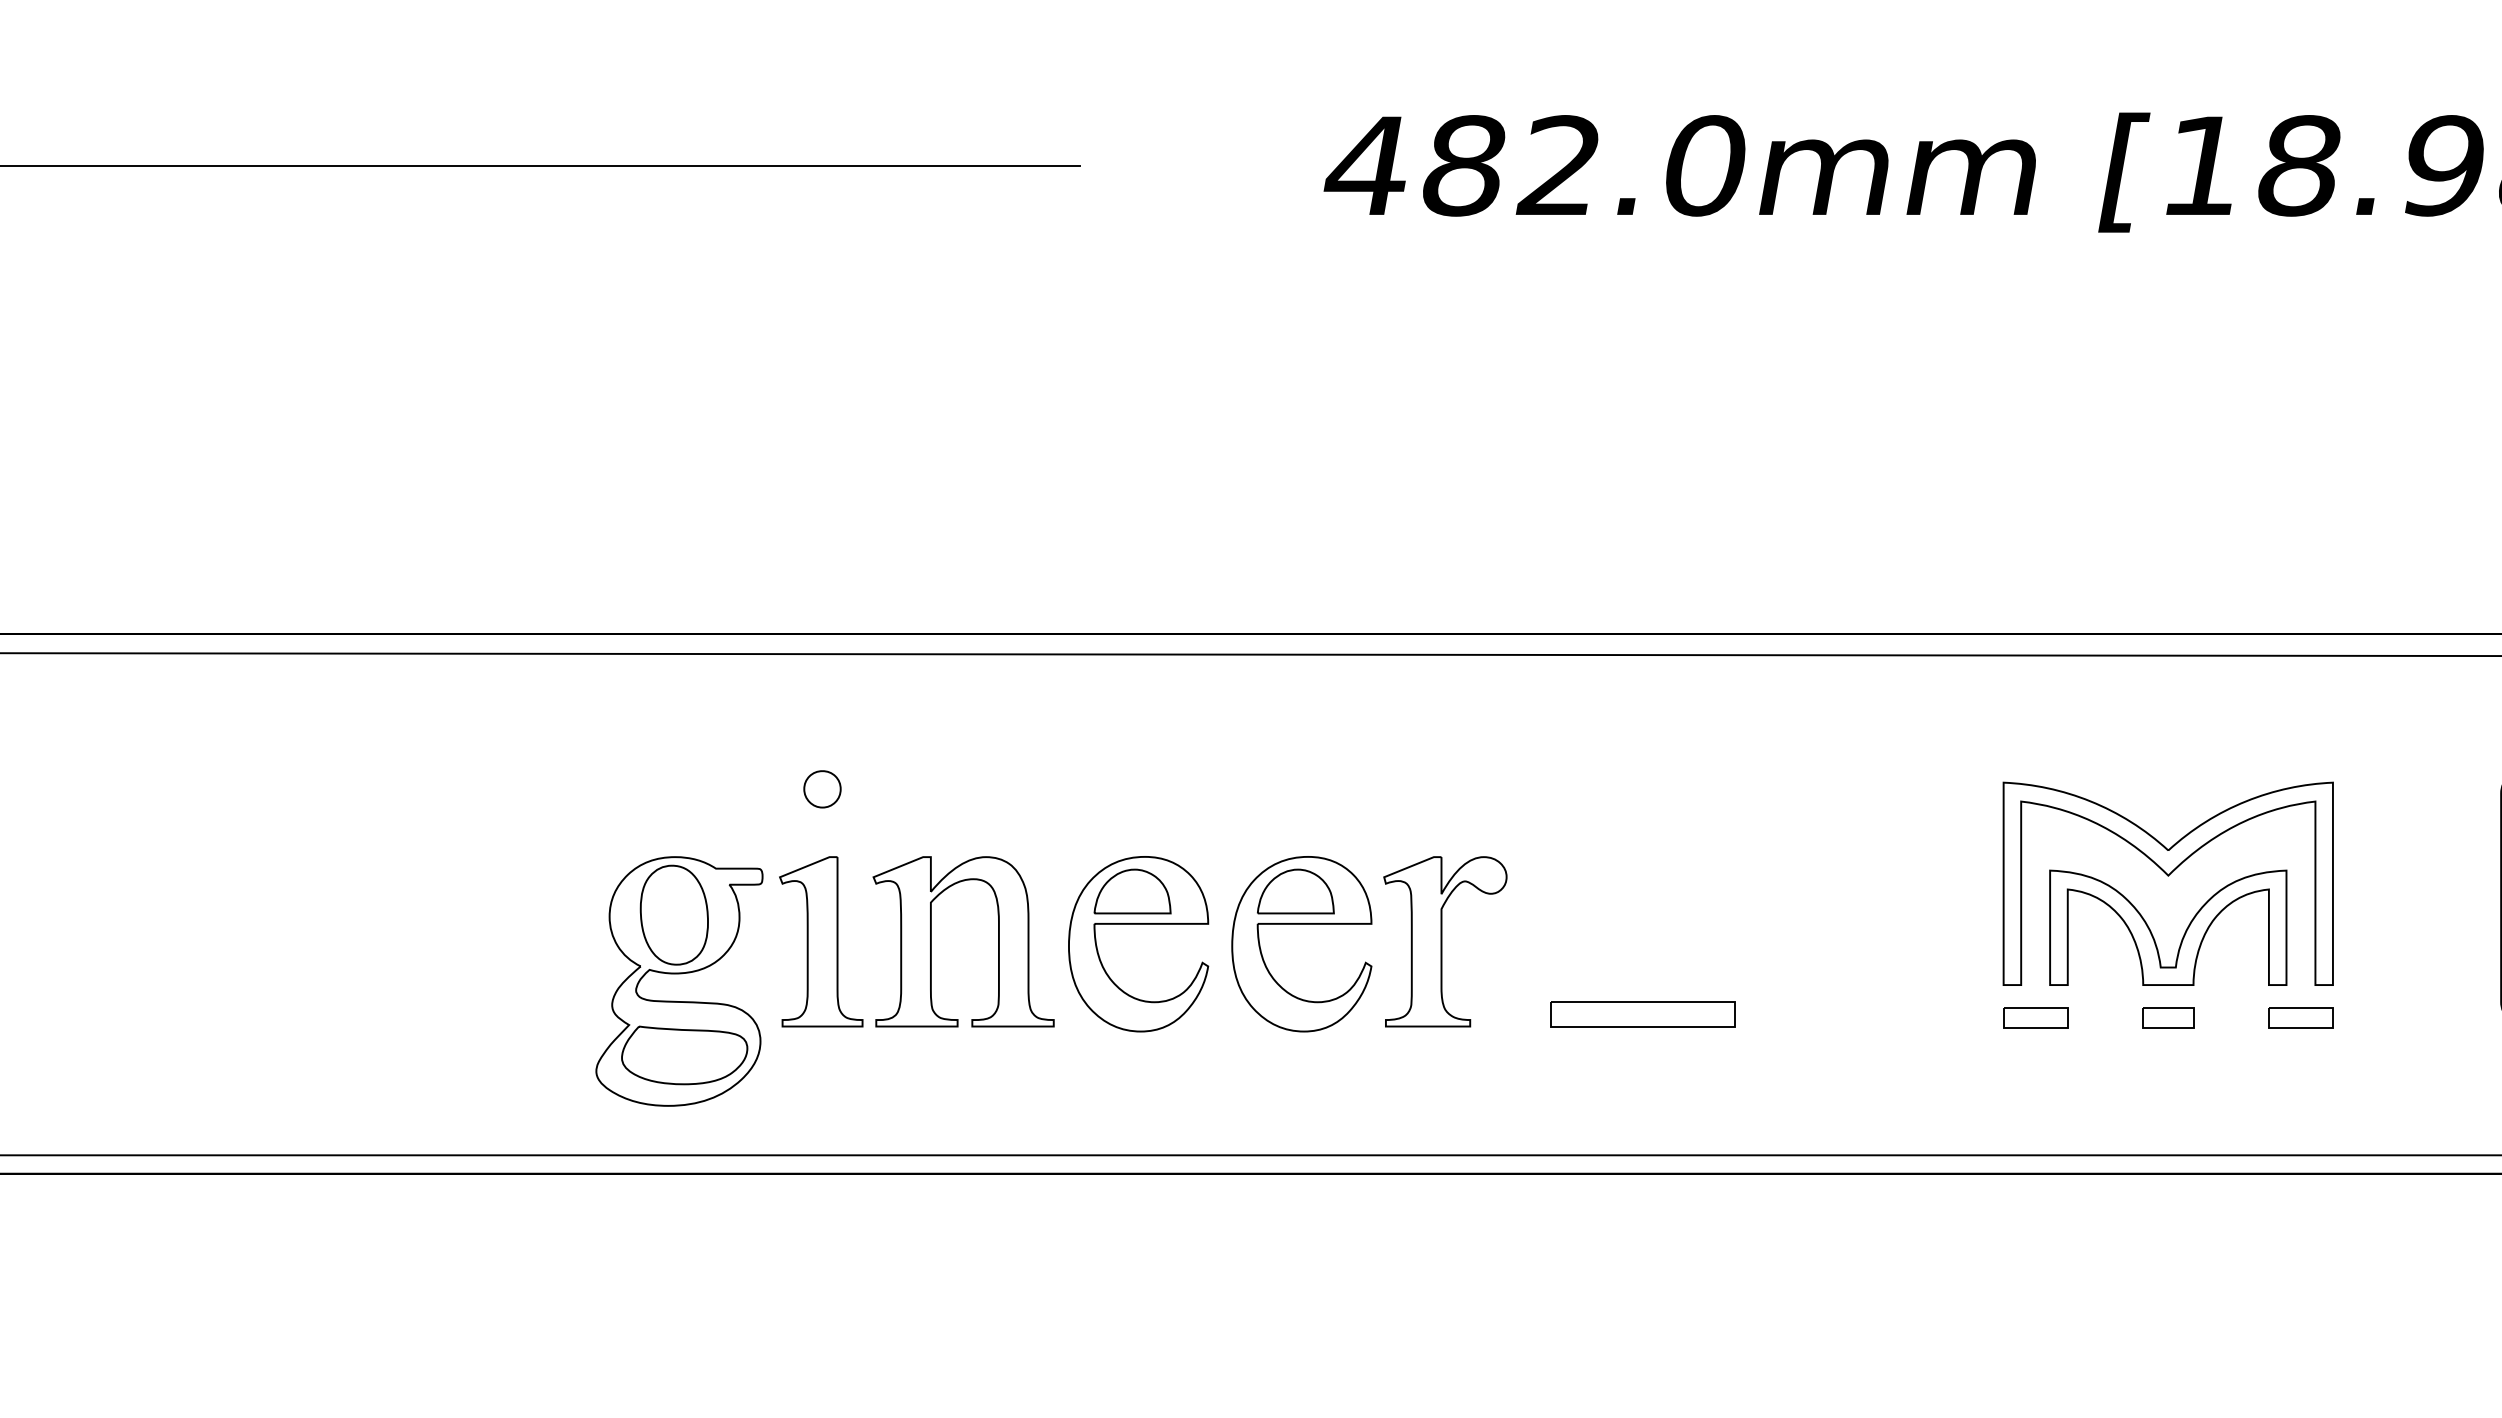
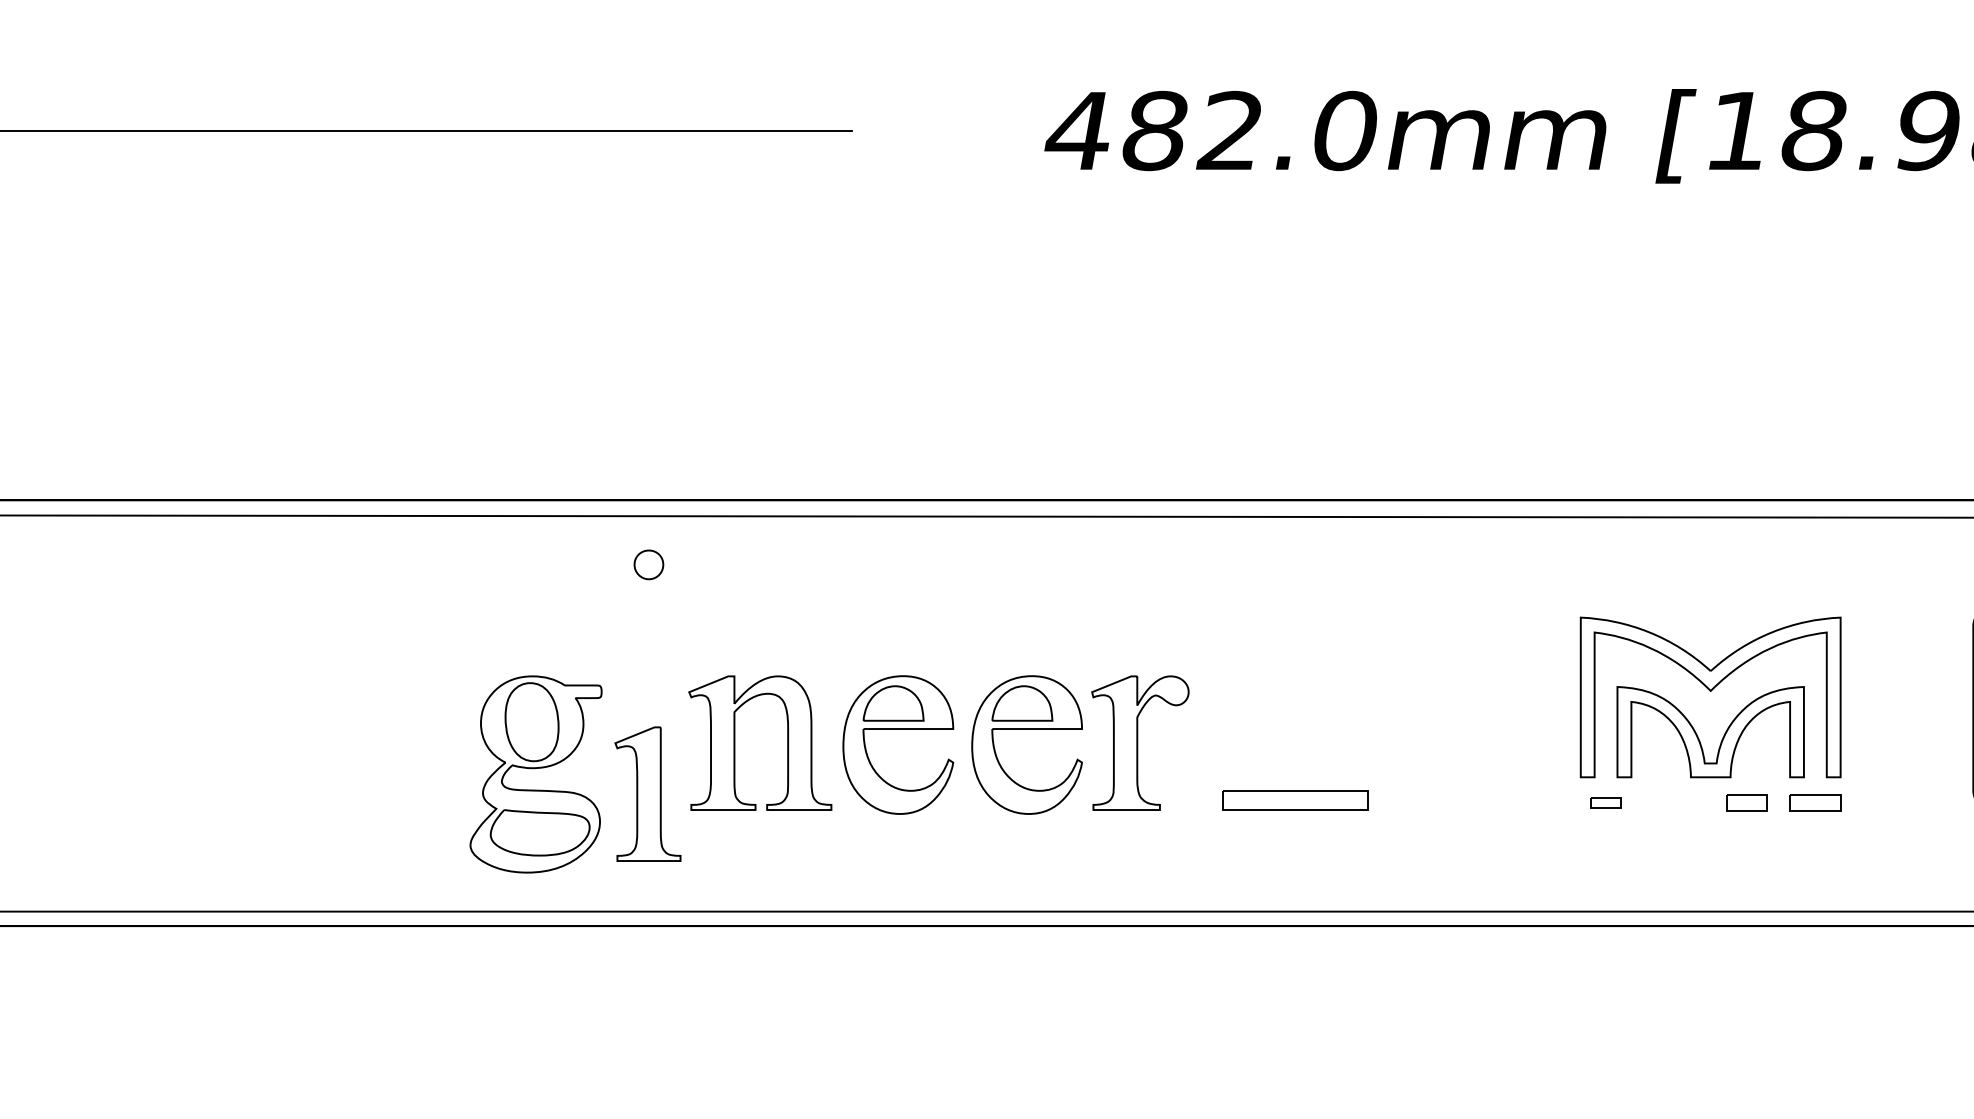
part: (821, 788) -> (648, 564), moved
part: (820, 940) -> (647, 793), moved
part: (2034, 1017) -> (1605, 802), size x0.6
part: (2168, 1017) -> (1746, 802), moved

